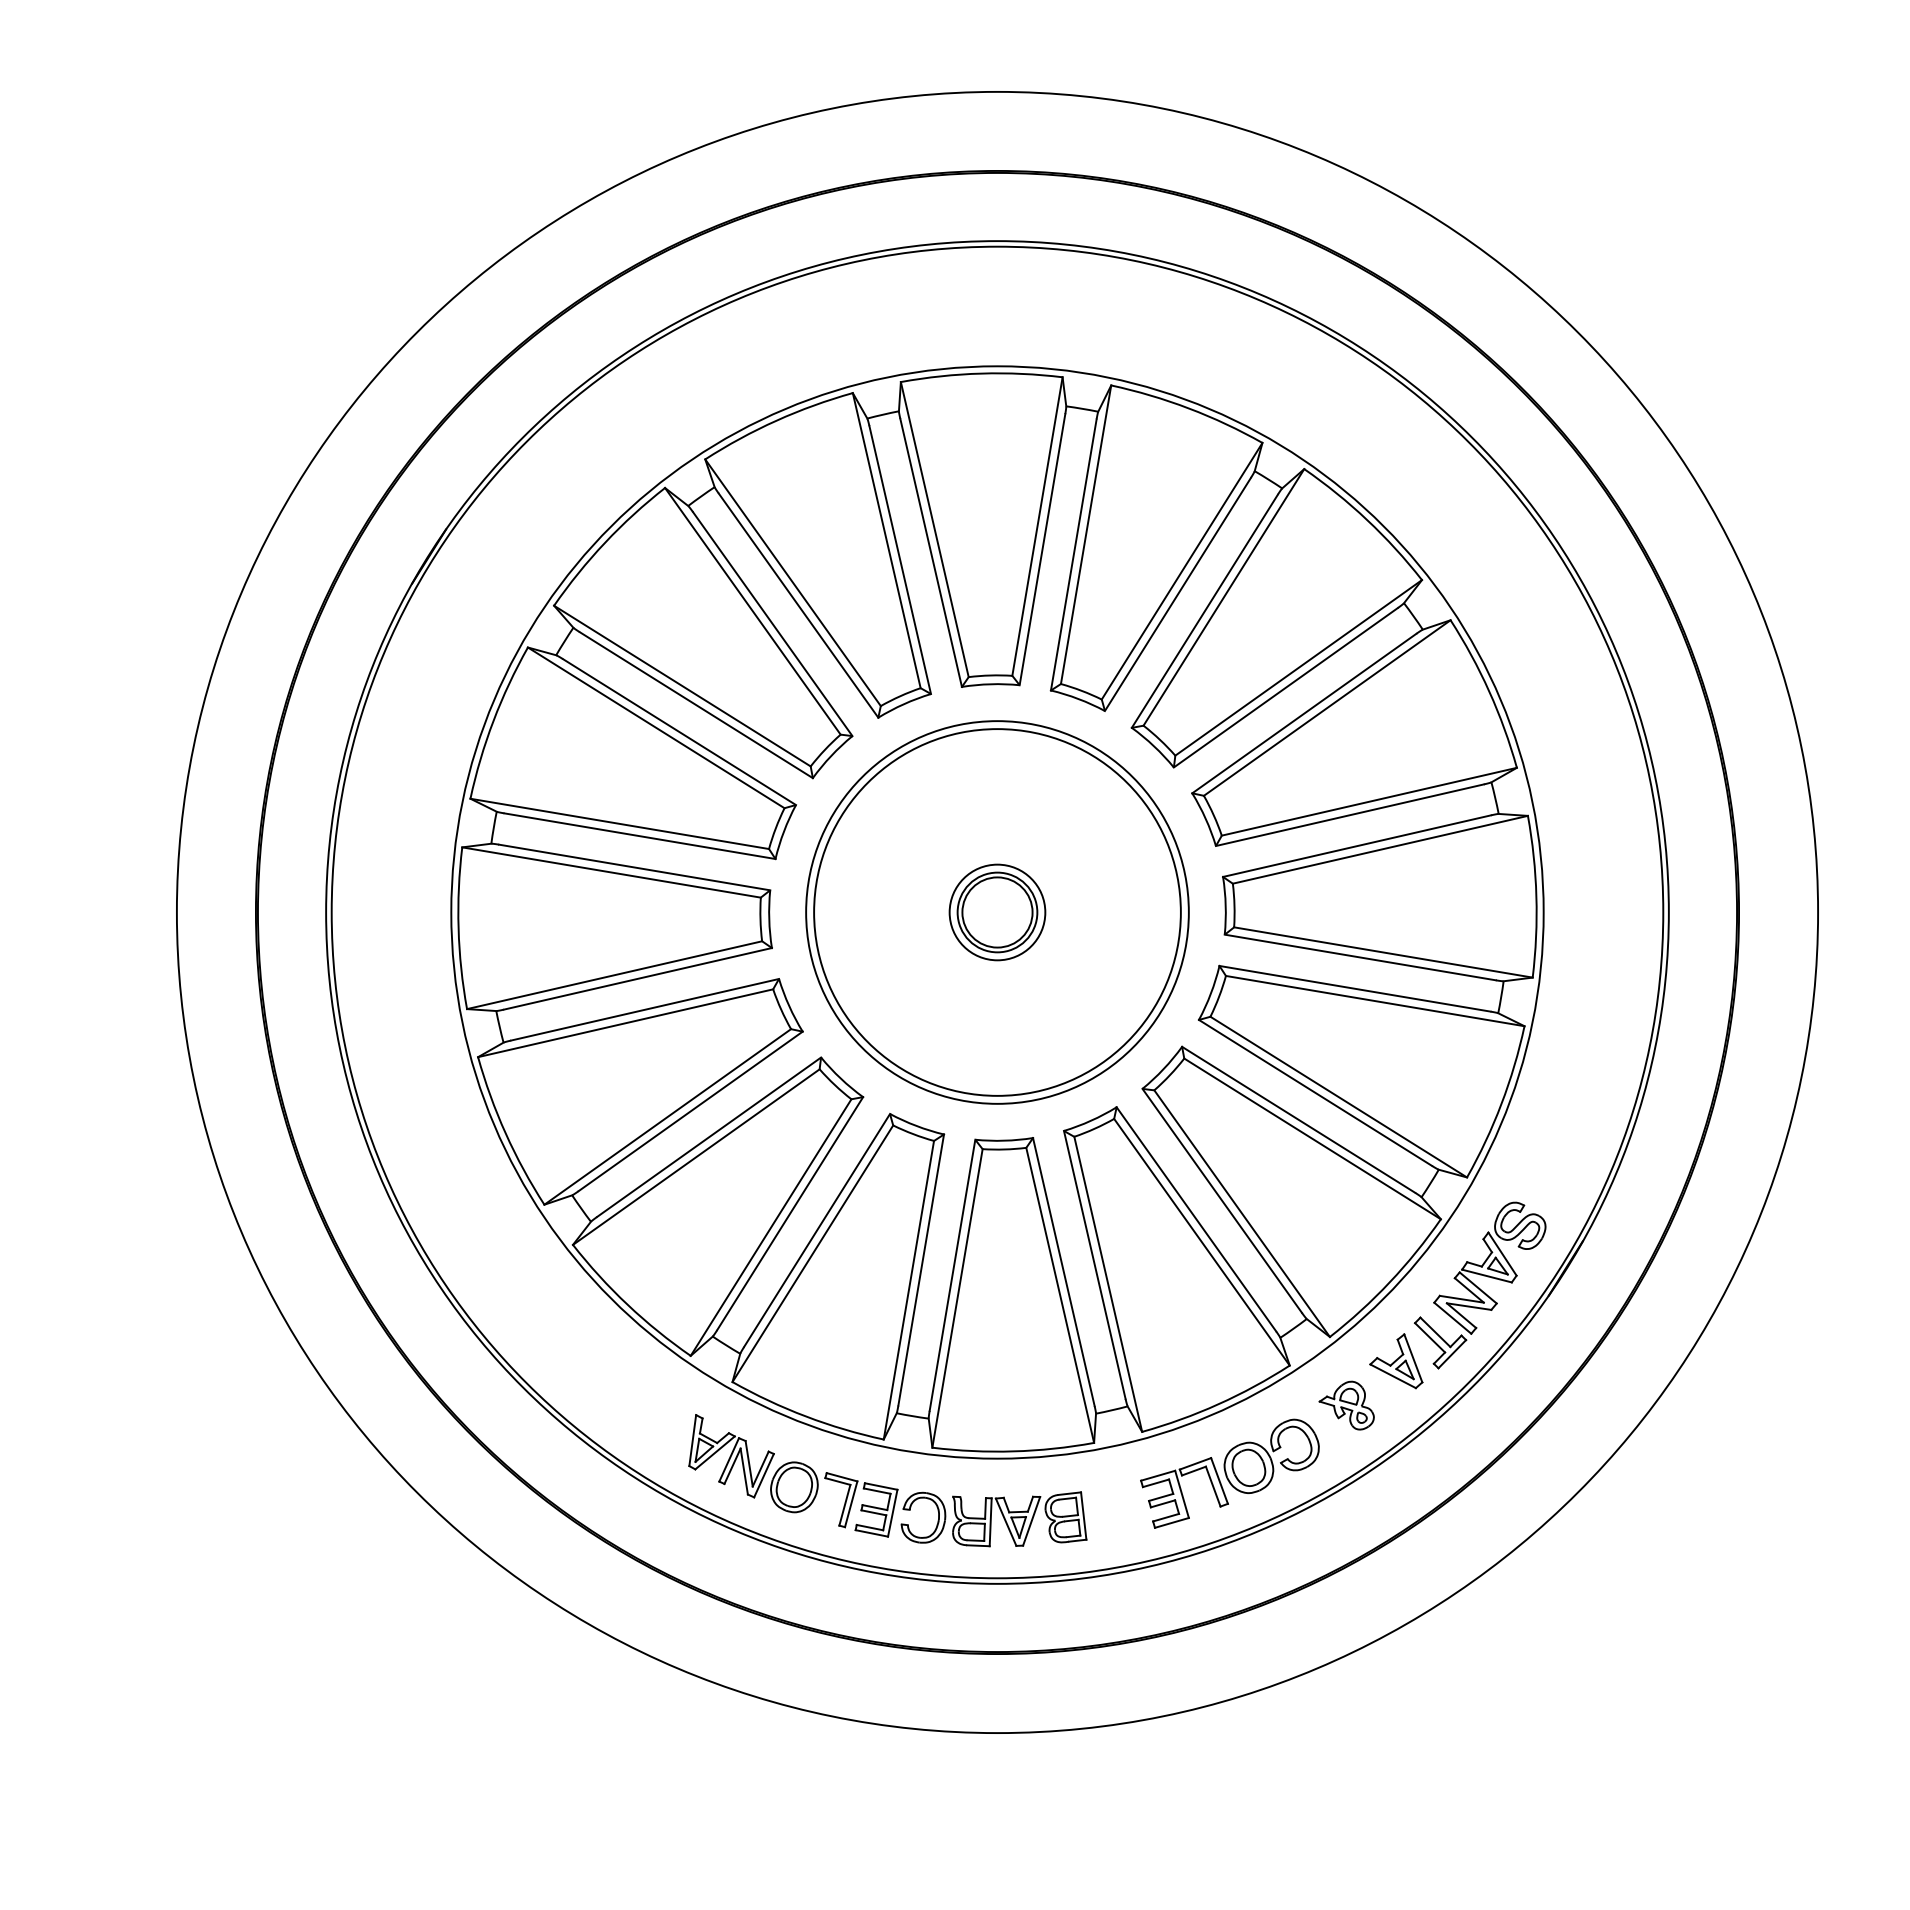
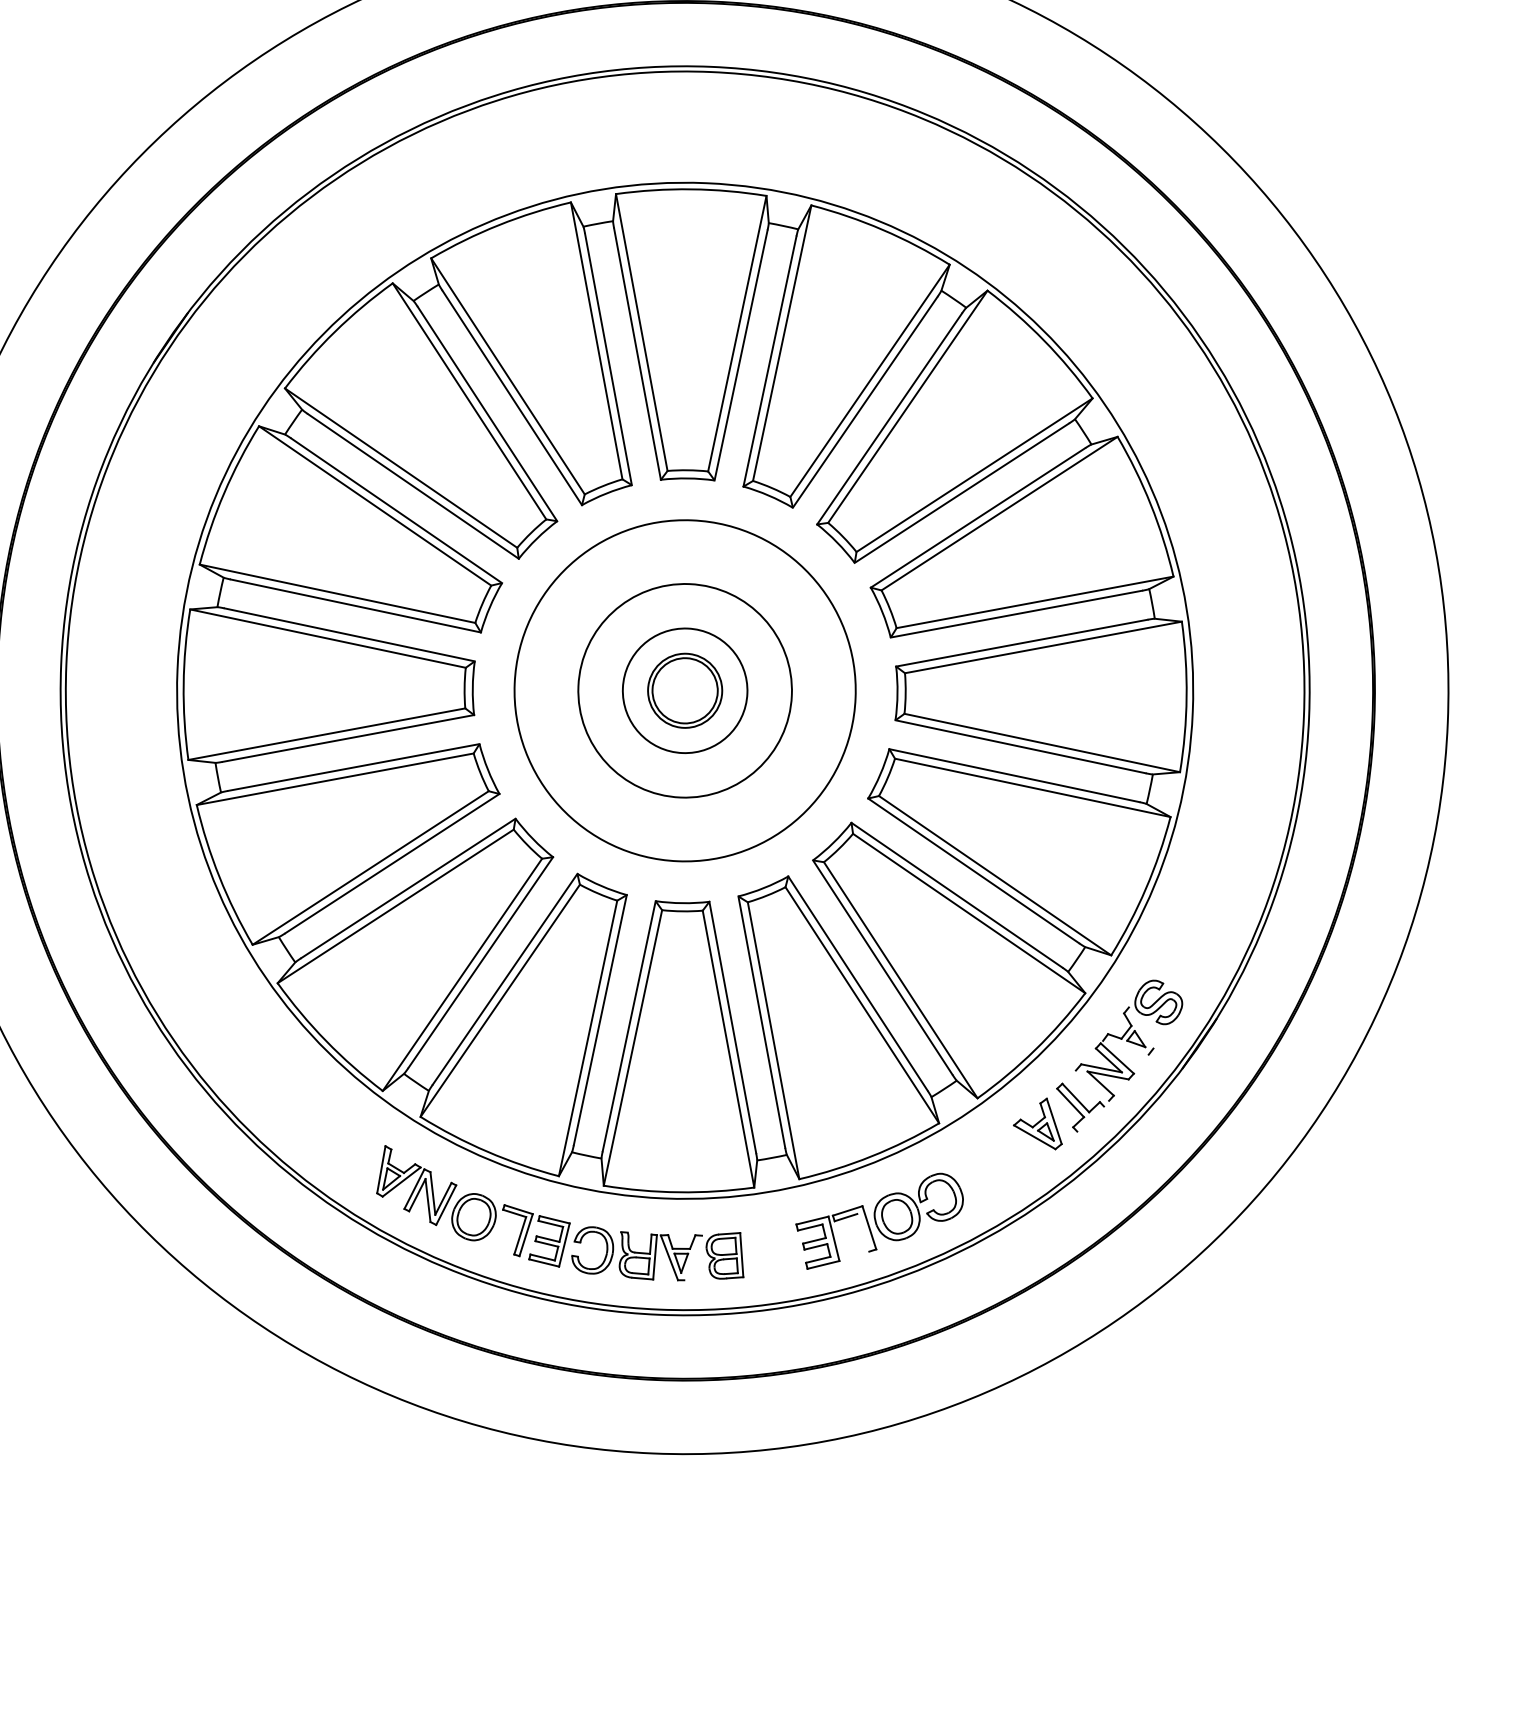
circle: (997, 912) -> (685, 690), size x0.6
circle: (997, 912) -> (685, 690), size x1.4
line: (1502, 1253) -> (1141, 1027), removed
line: (1486, 1275) -> (1125, 1047), removed
line: (1452, 1317) -> (1092, 1084), removed
line: (1452, 1354) -> (1090, 1119), removed
part: (1346, 1405) -> (990, 1162), removed
line: (1212, 1486) -> (862, 1232), removed
line: (1031, 1520) -> (693, 1257), removed

